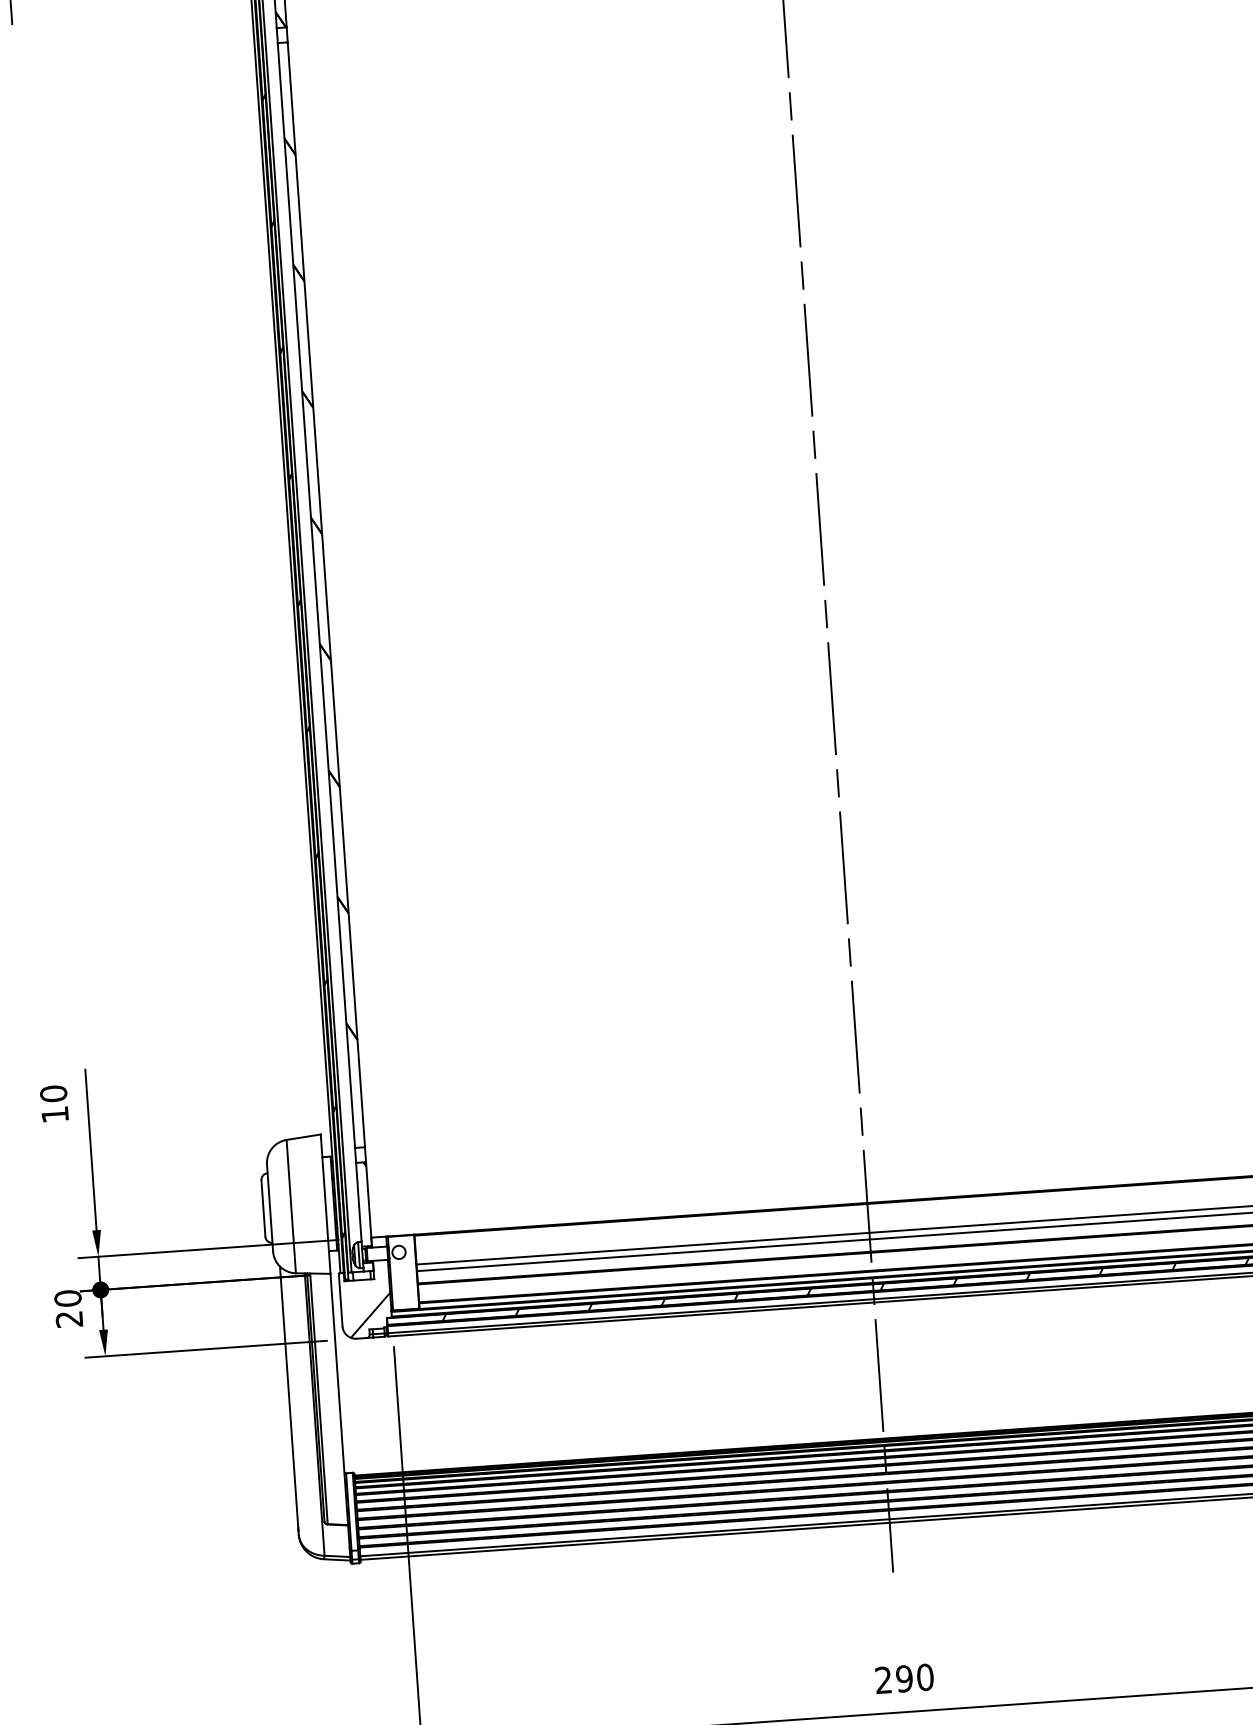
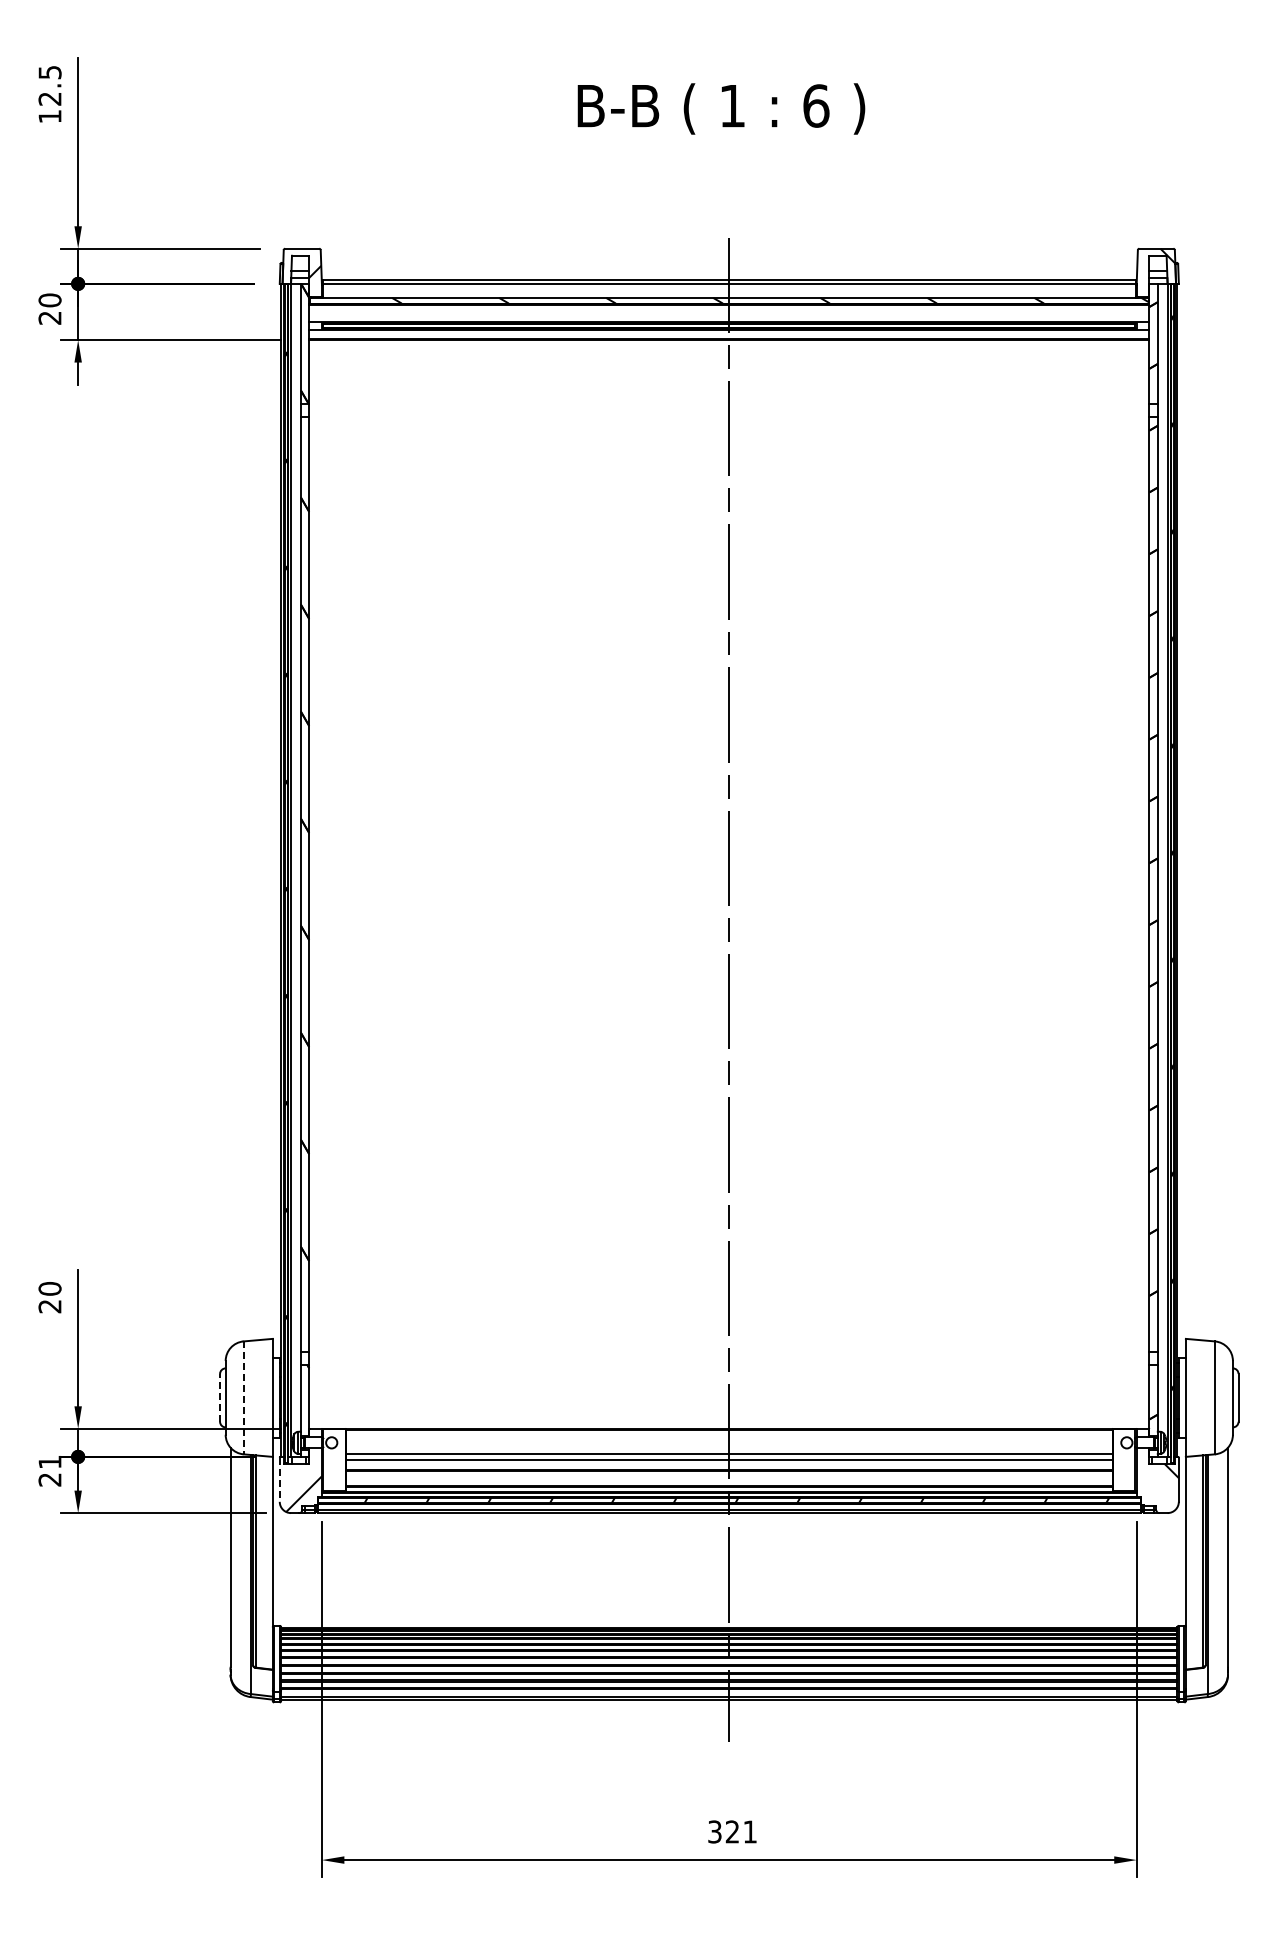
text: (54, 1114) -> (49, 1306), 10 -> 20
line: (291, 1207) -> (243, 1398), solid -> dashed
line: (263, 1208) -> (220, 1397), solid -> dashed
text: (67, 1298) -> (49, 1462), 20 -> 21
line: (340, 1301) -> (279, 1480), solid -> dashed
text: (904, 1678) -> (732, 1831), 290 -> 321

